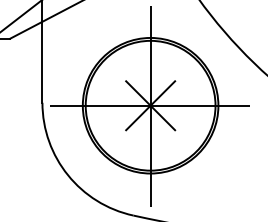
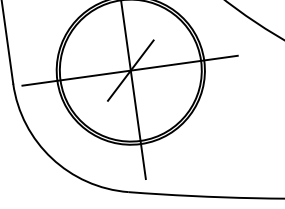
line: (150, 105) -> (130, 70), removed

